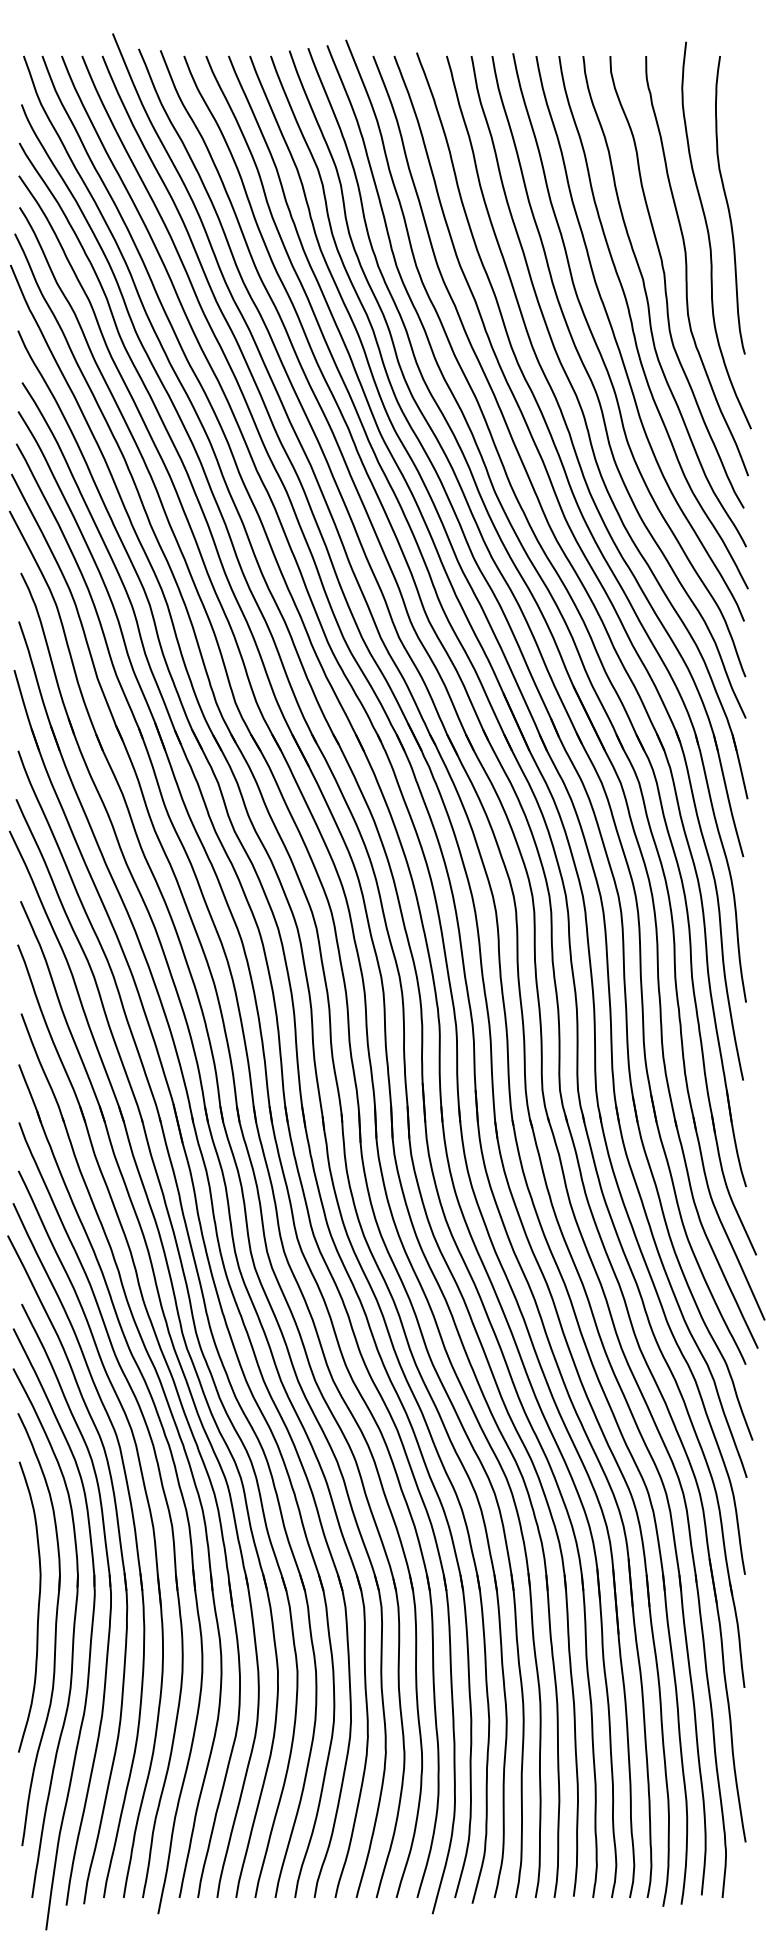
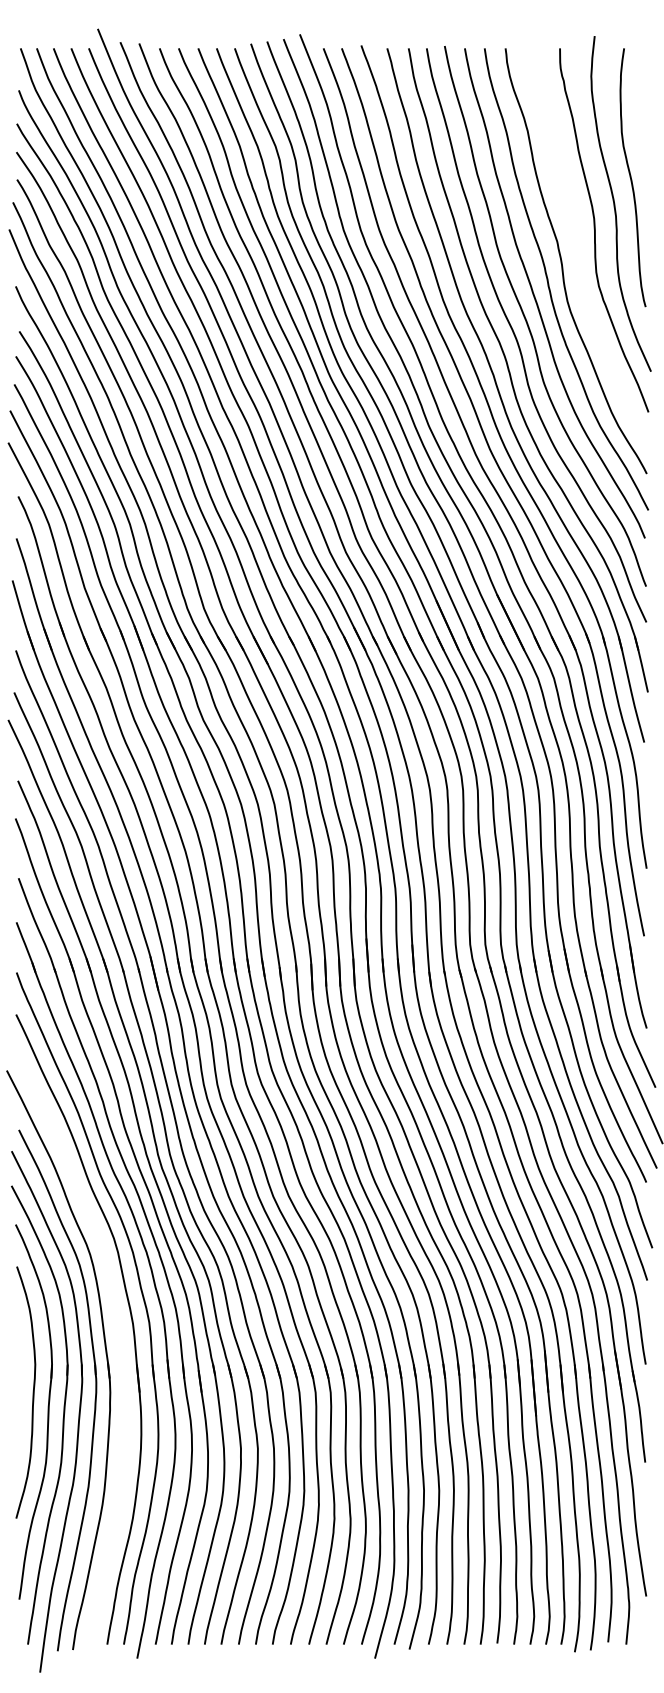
curve: (666, 284) -> (577, 246), removed
part: (135, 1544) -> (117, 1338), removed

